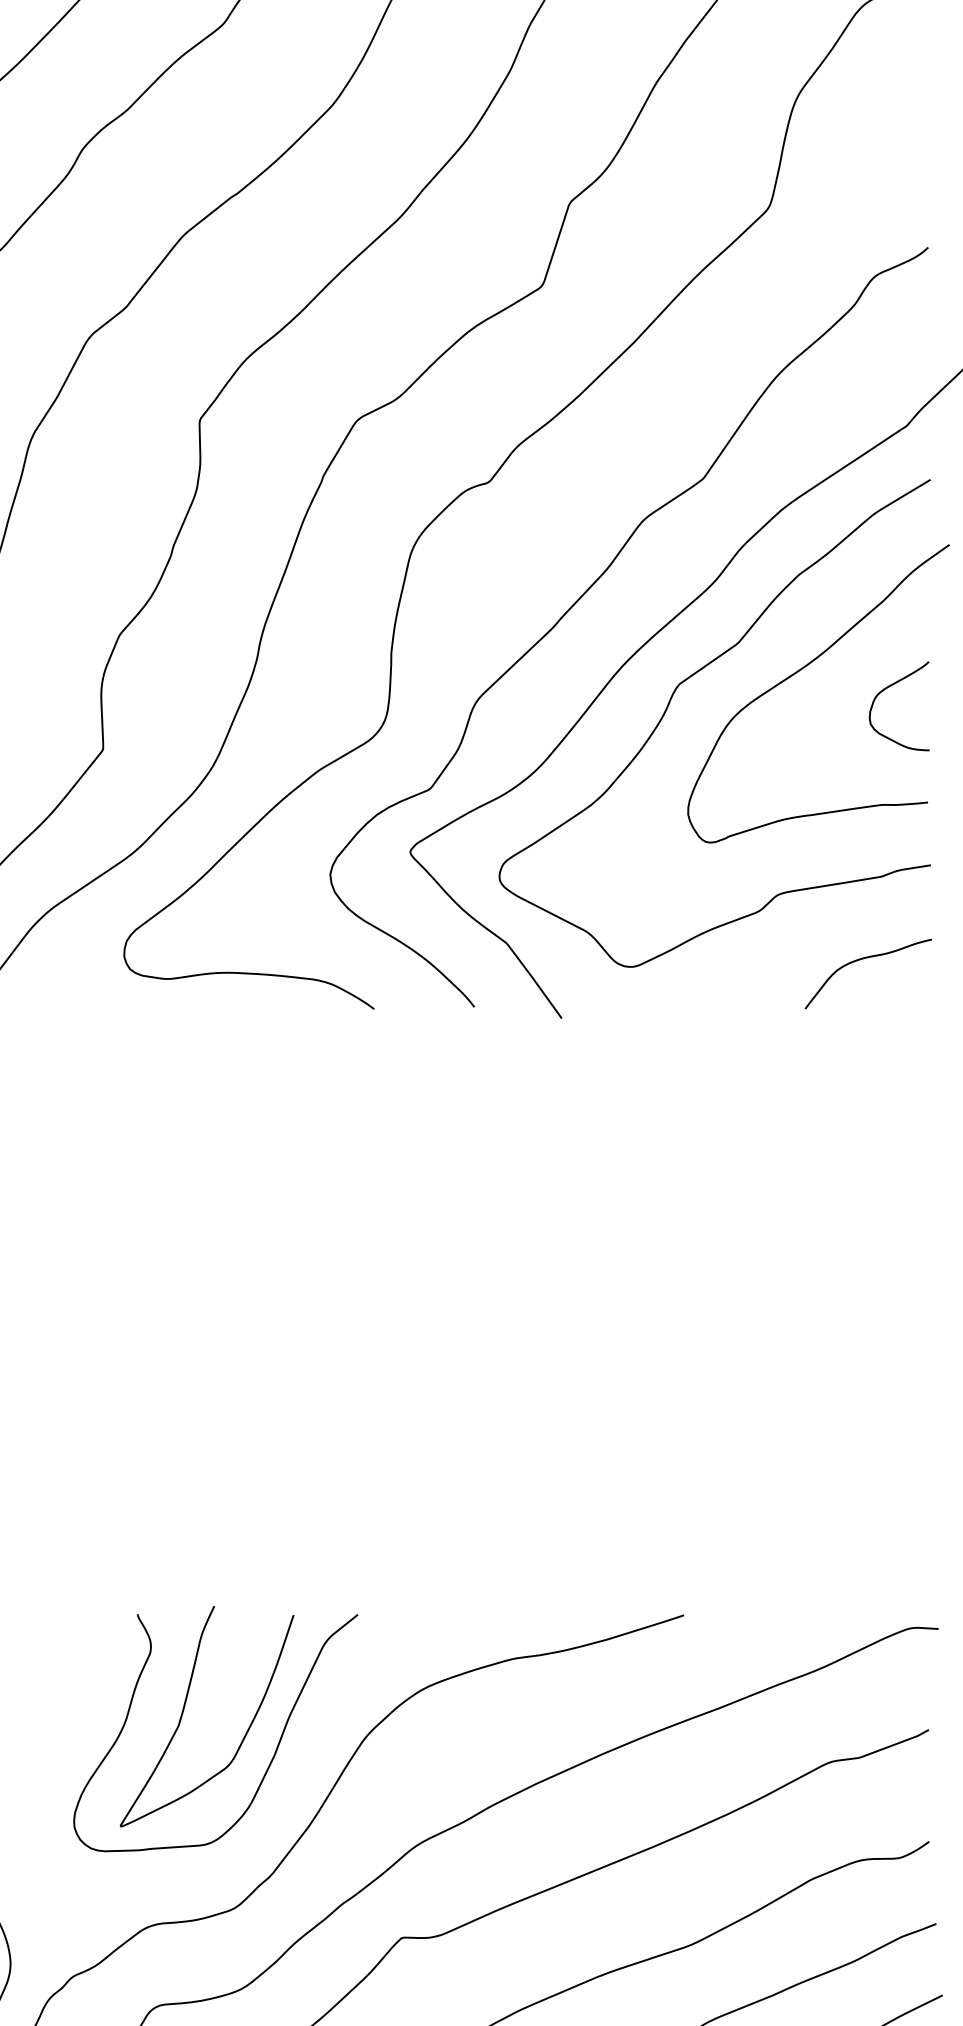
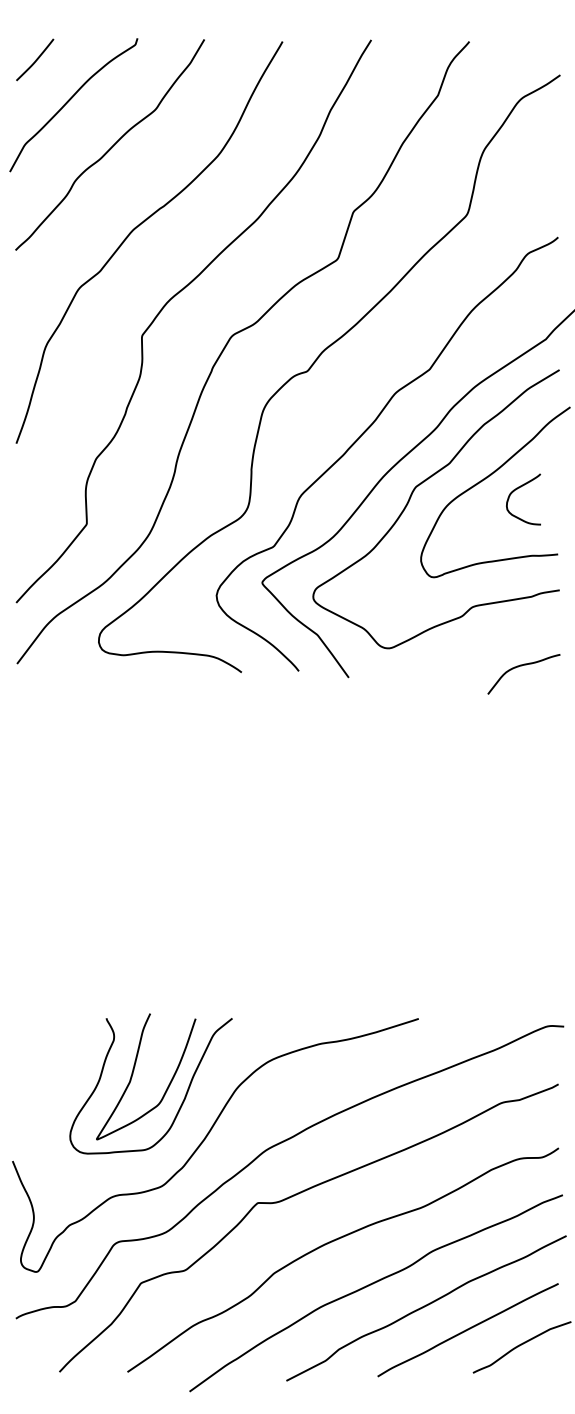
curve: (888, 688) -> (517, 489), moved
curve: (865, 960) -> (522, 666), moved

